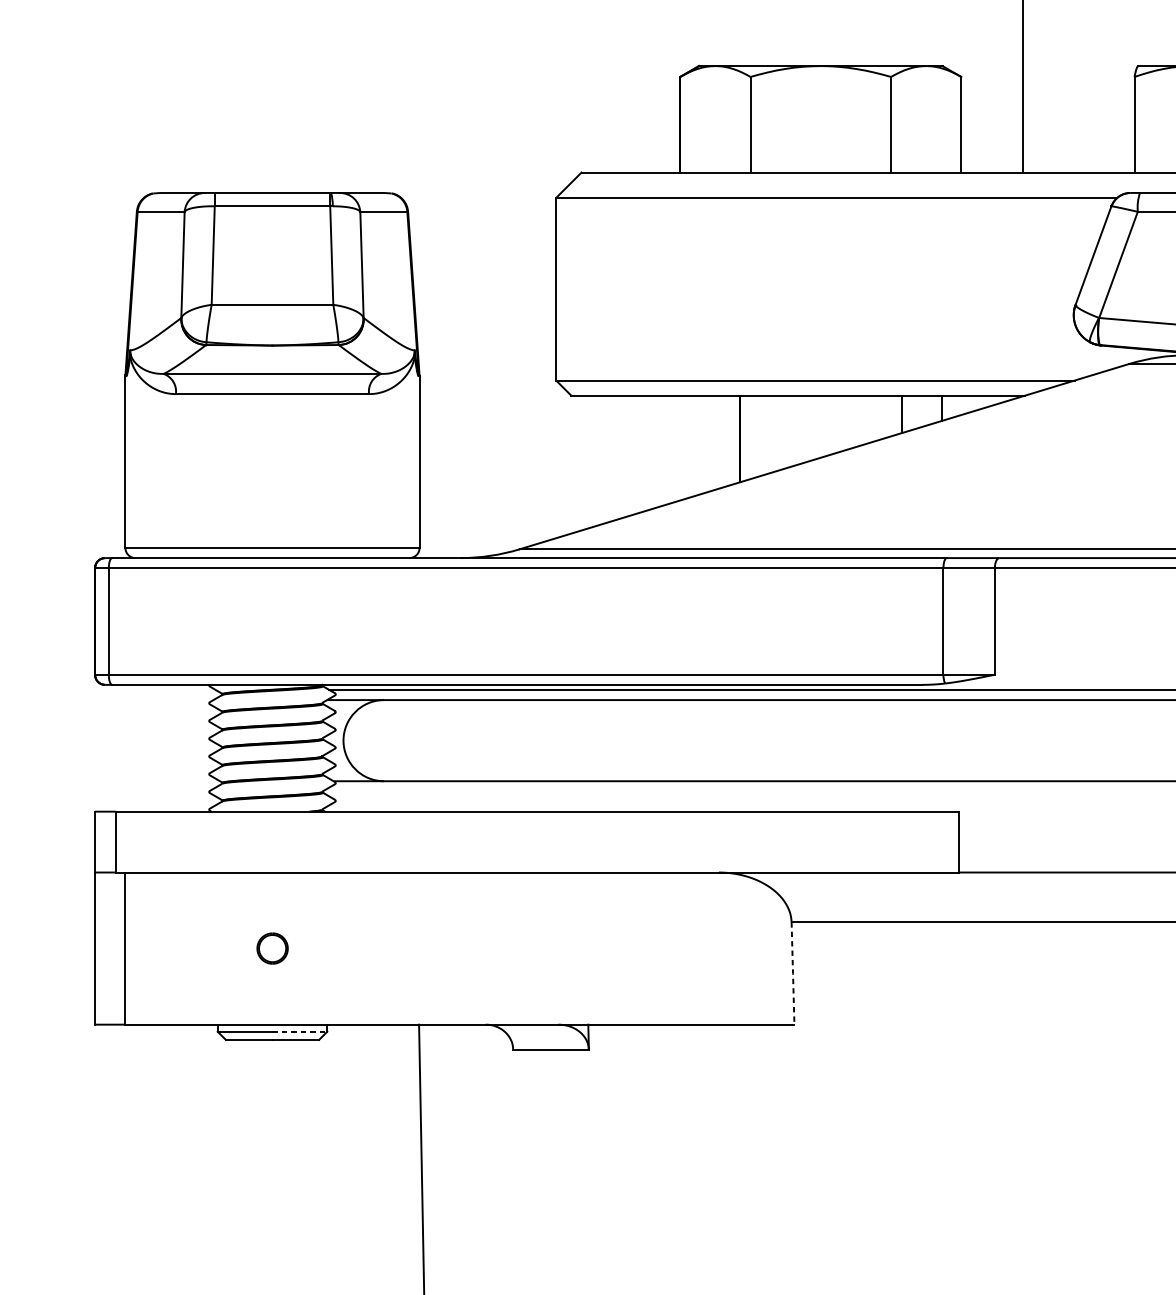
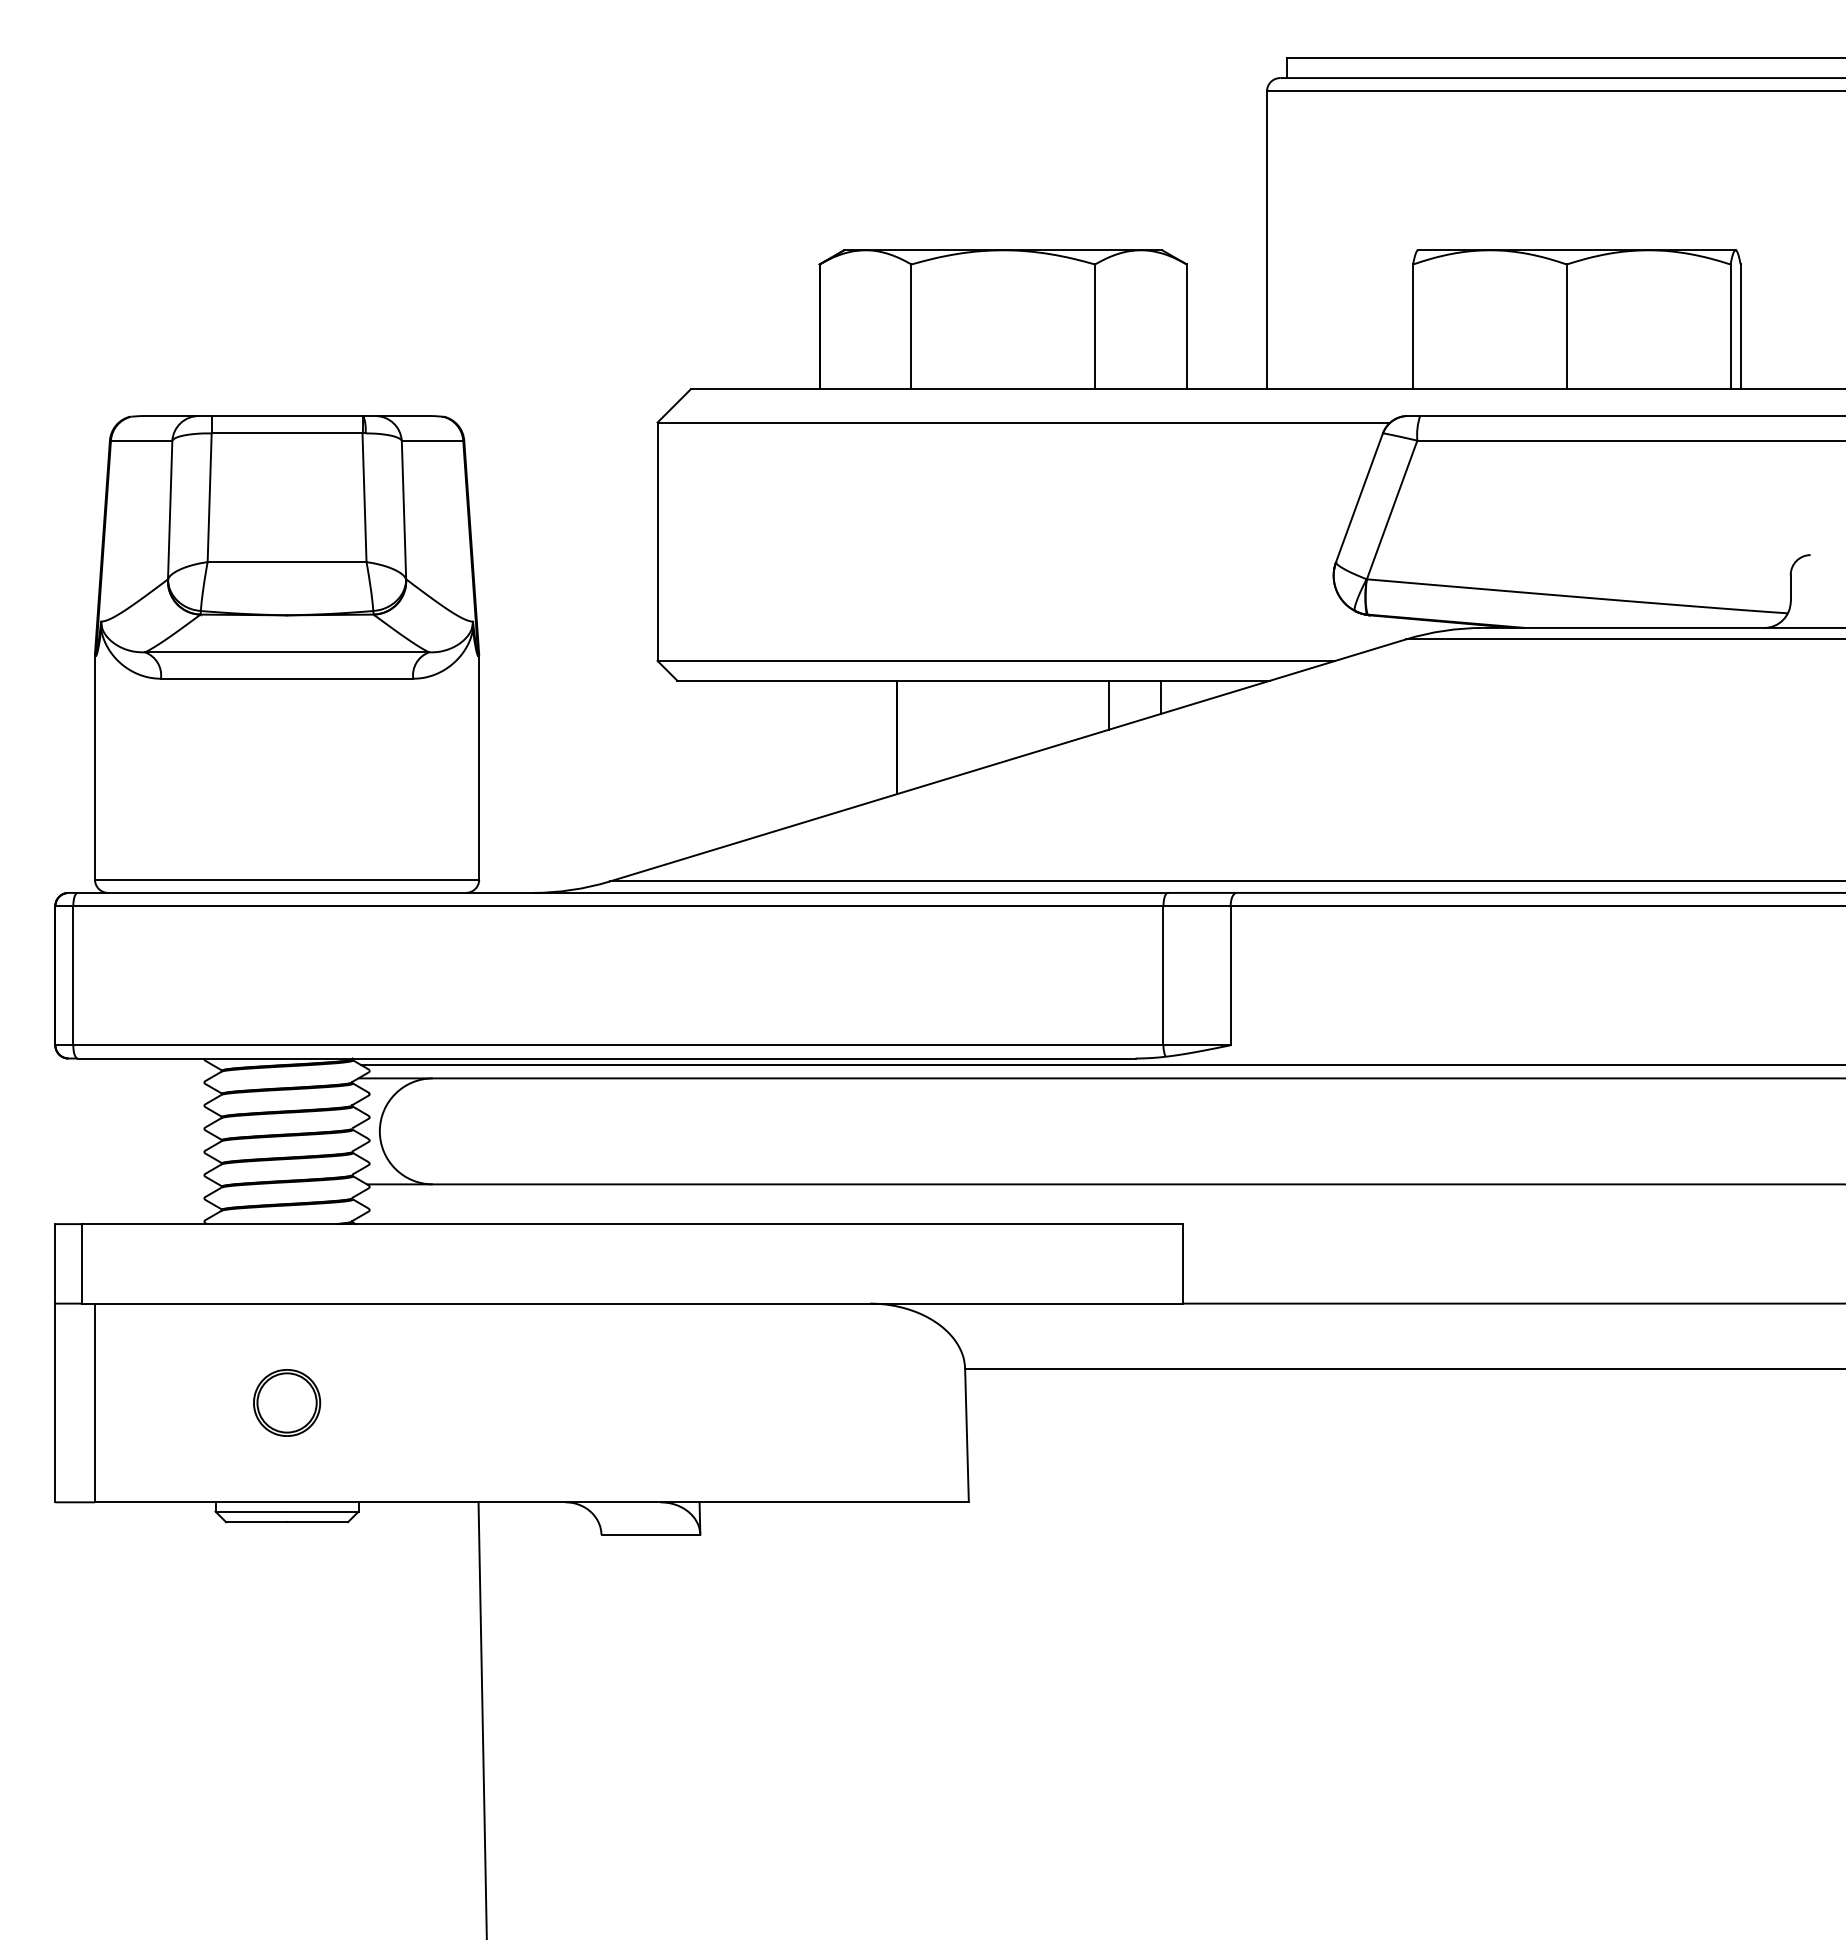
part: (272, 948) -> (287, 1402), size x1.67
line: (792, 973) -> (966, 1435), dashed -> solid
line: (299, 1031) -> (322, 1511), dashed -> solid

